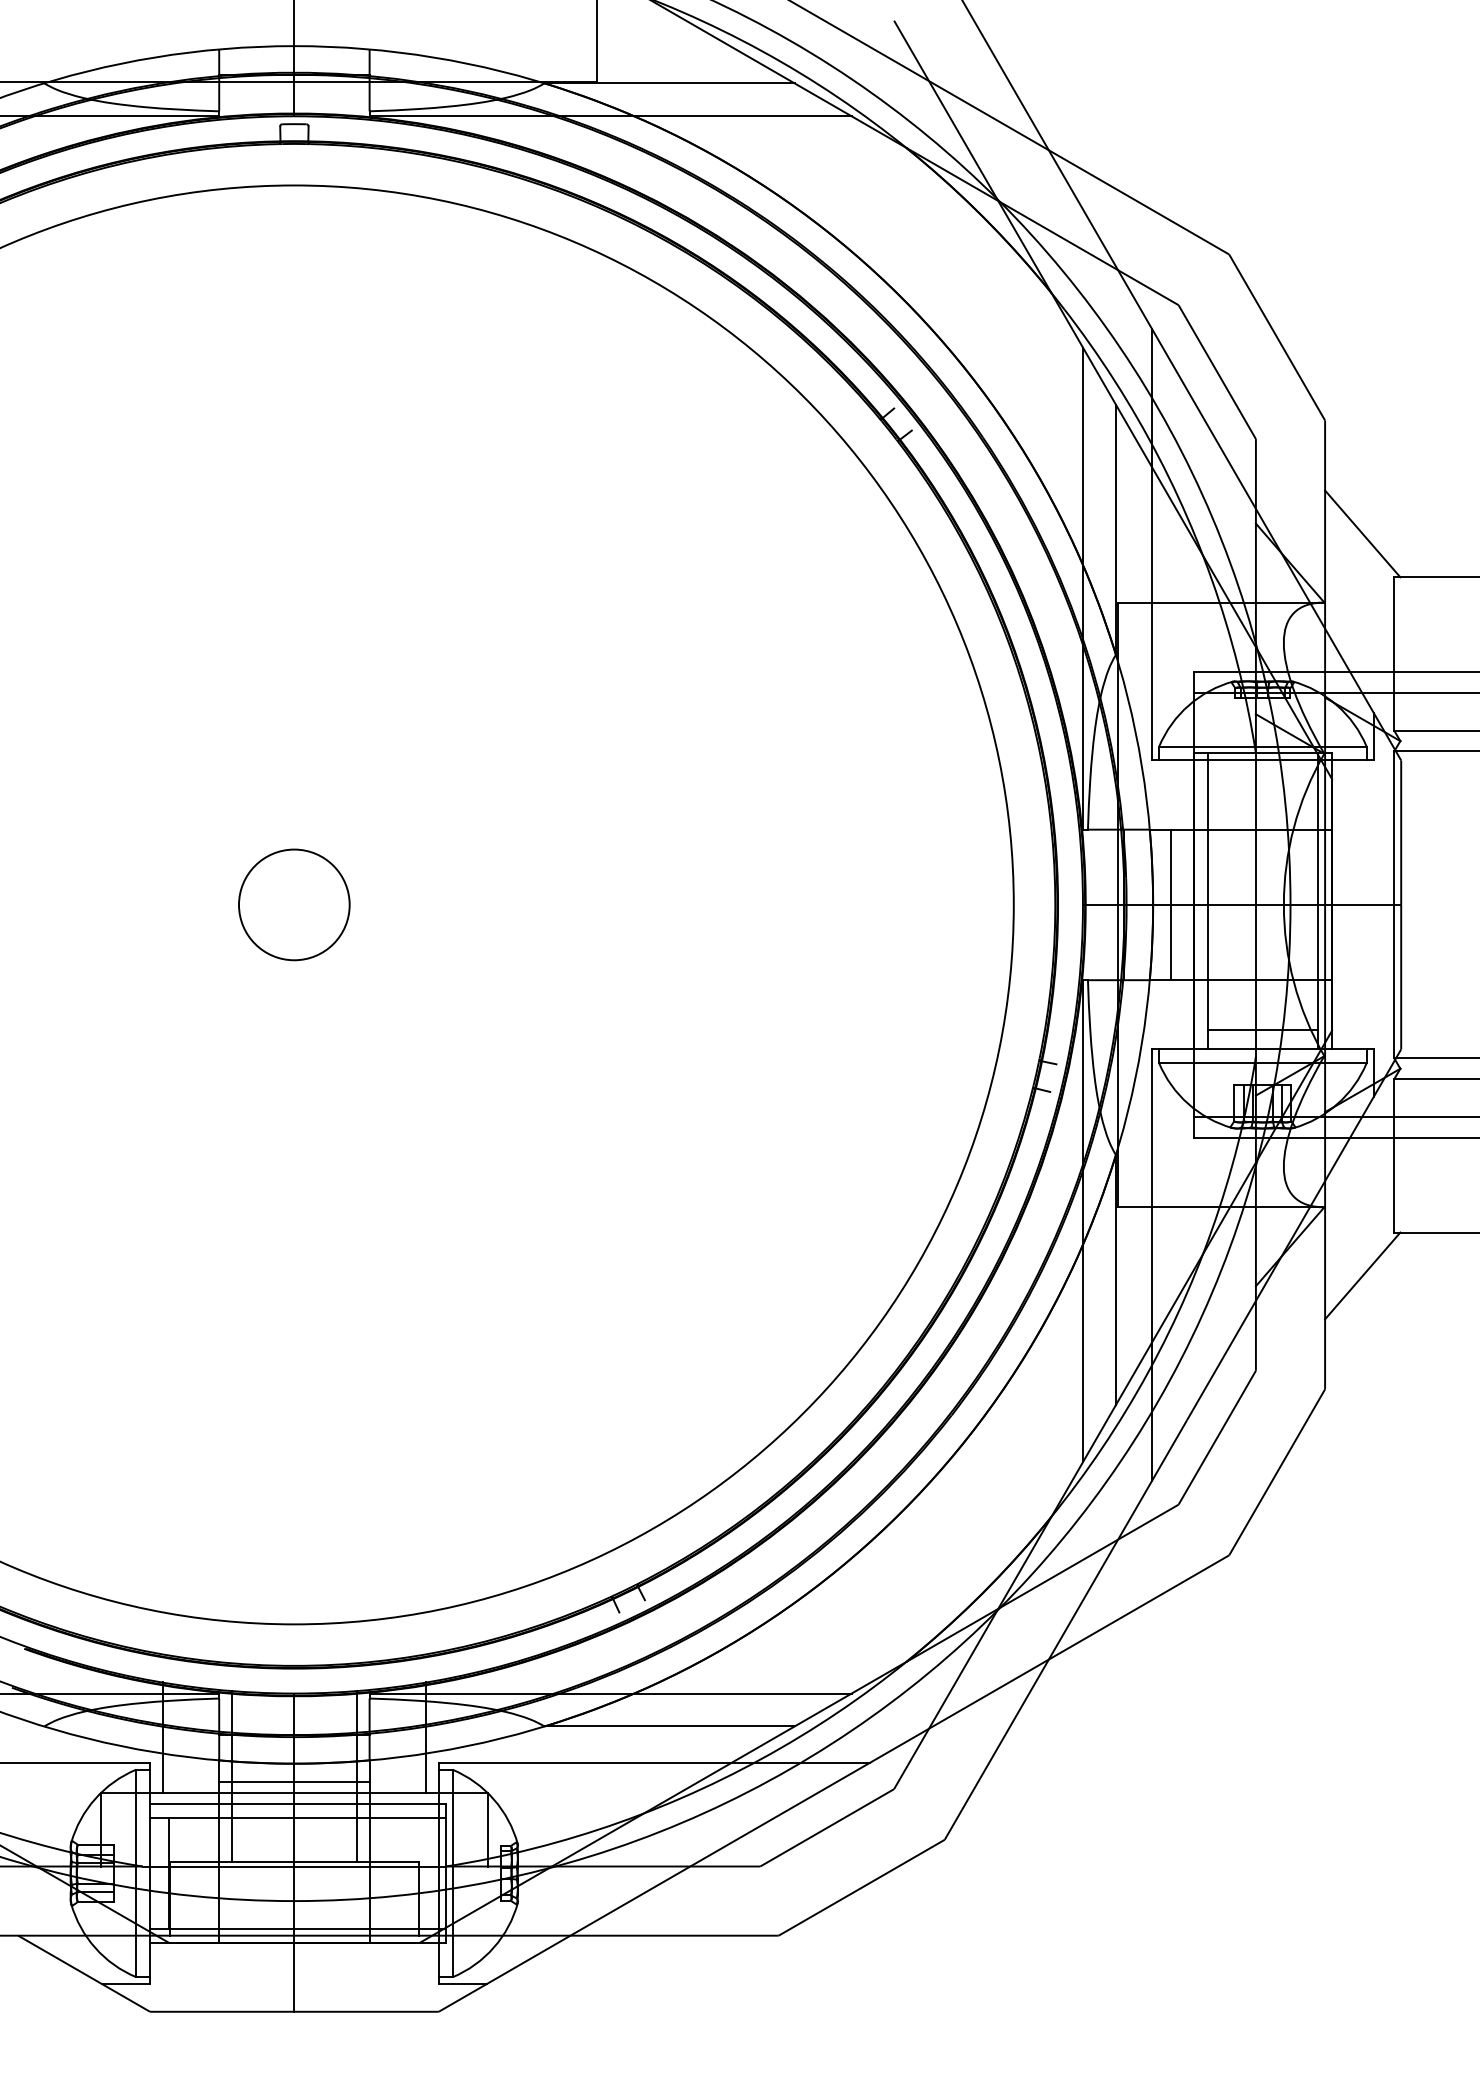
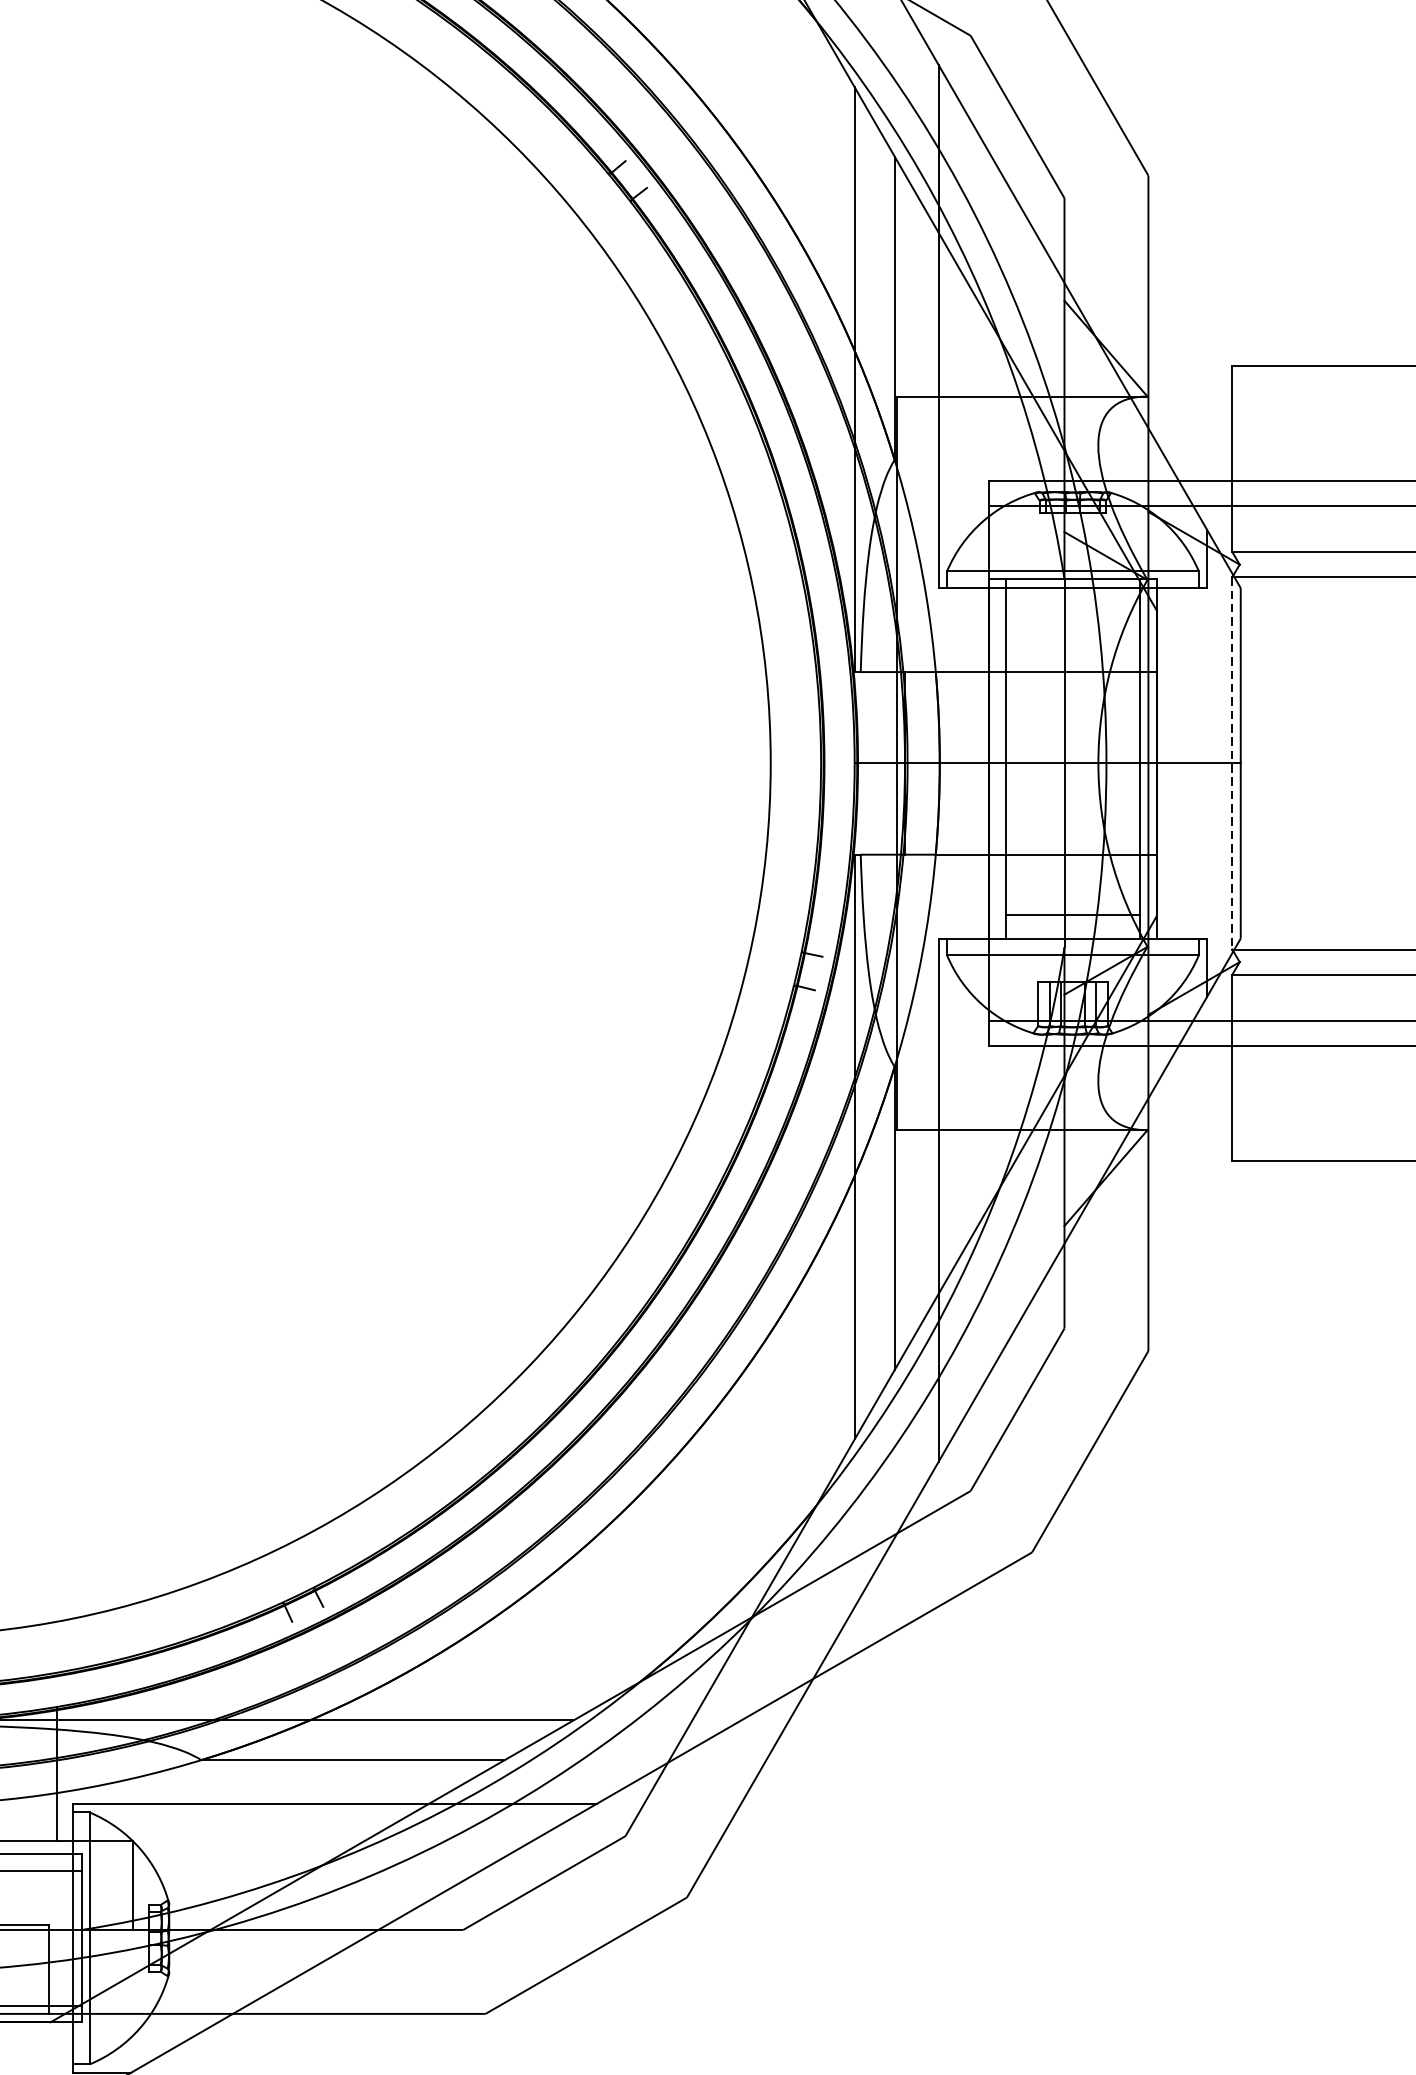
line: (1362, 533) -> (1193, 312), removed
line: (1171, 904) -> (962, 762), removed
line: (1394, 905) -> (1232, 764), solid -> dashed
line: (1362, 1275) -> (1193, 1212), removed

